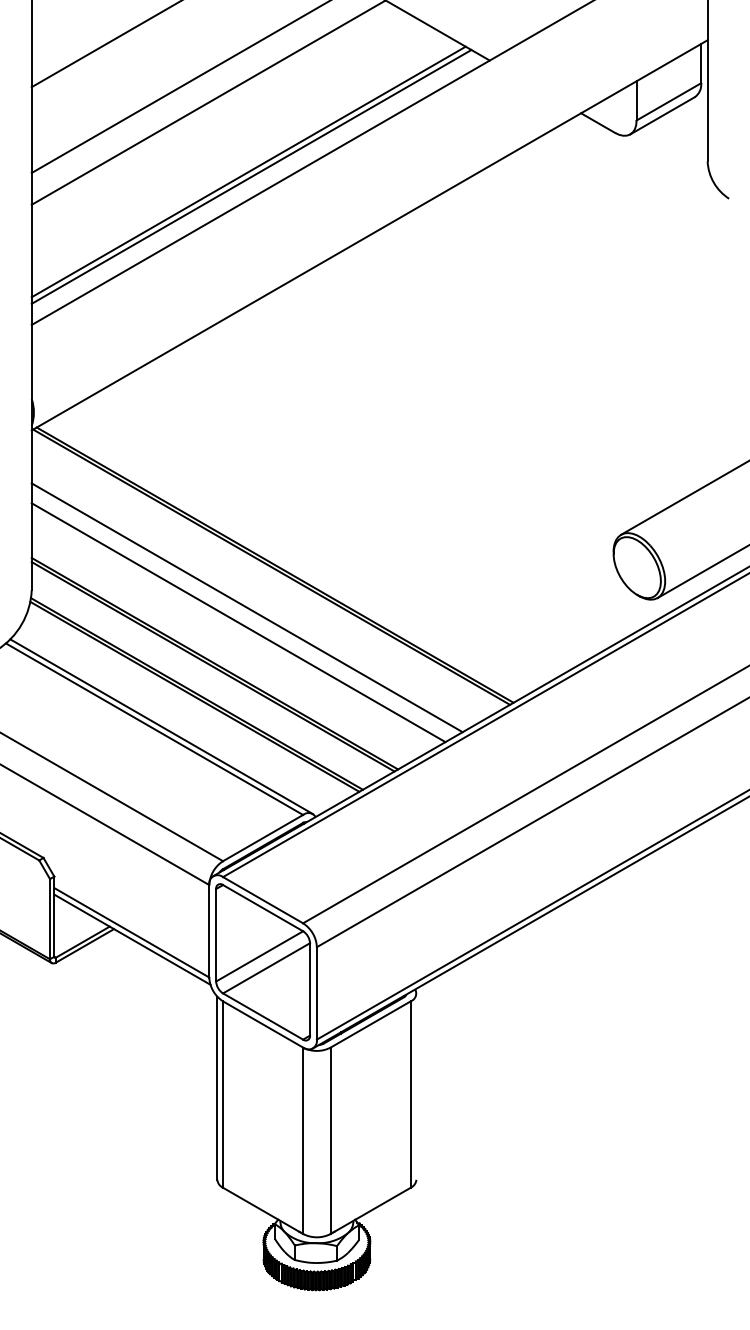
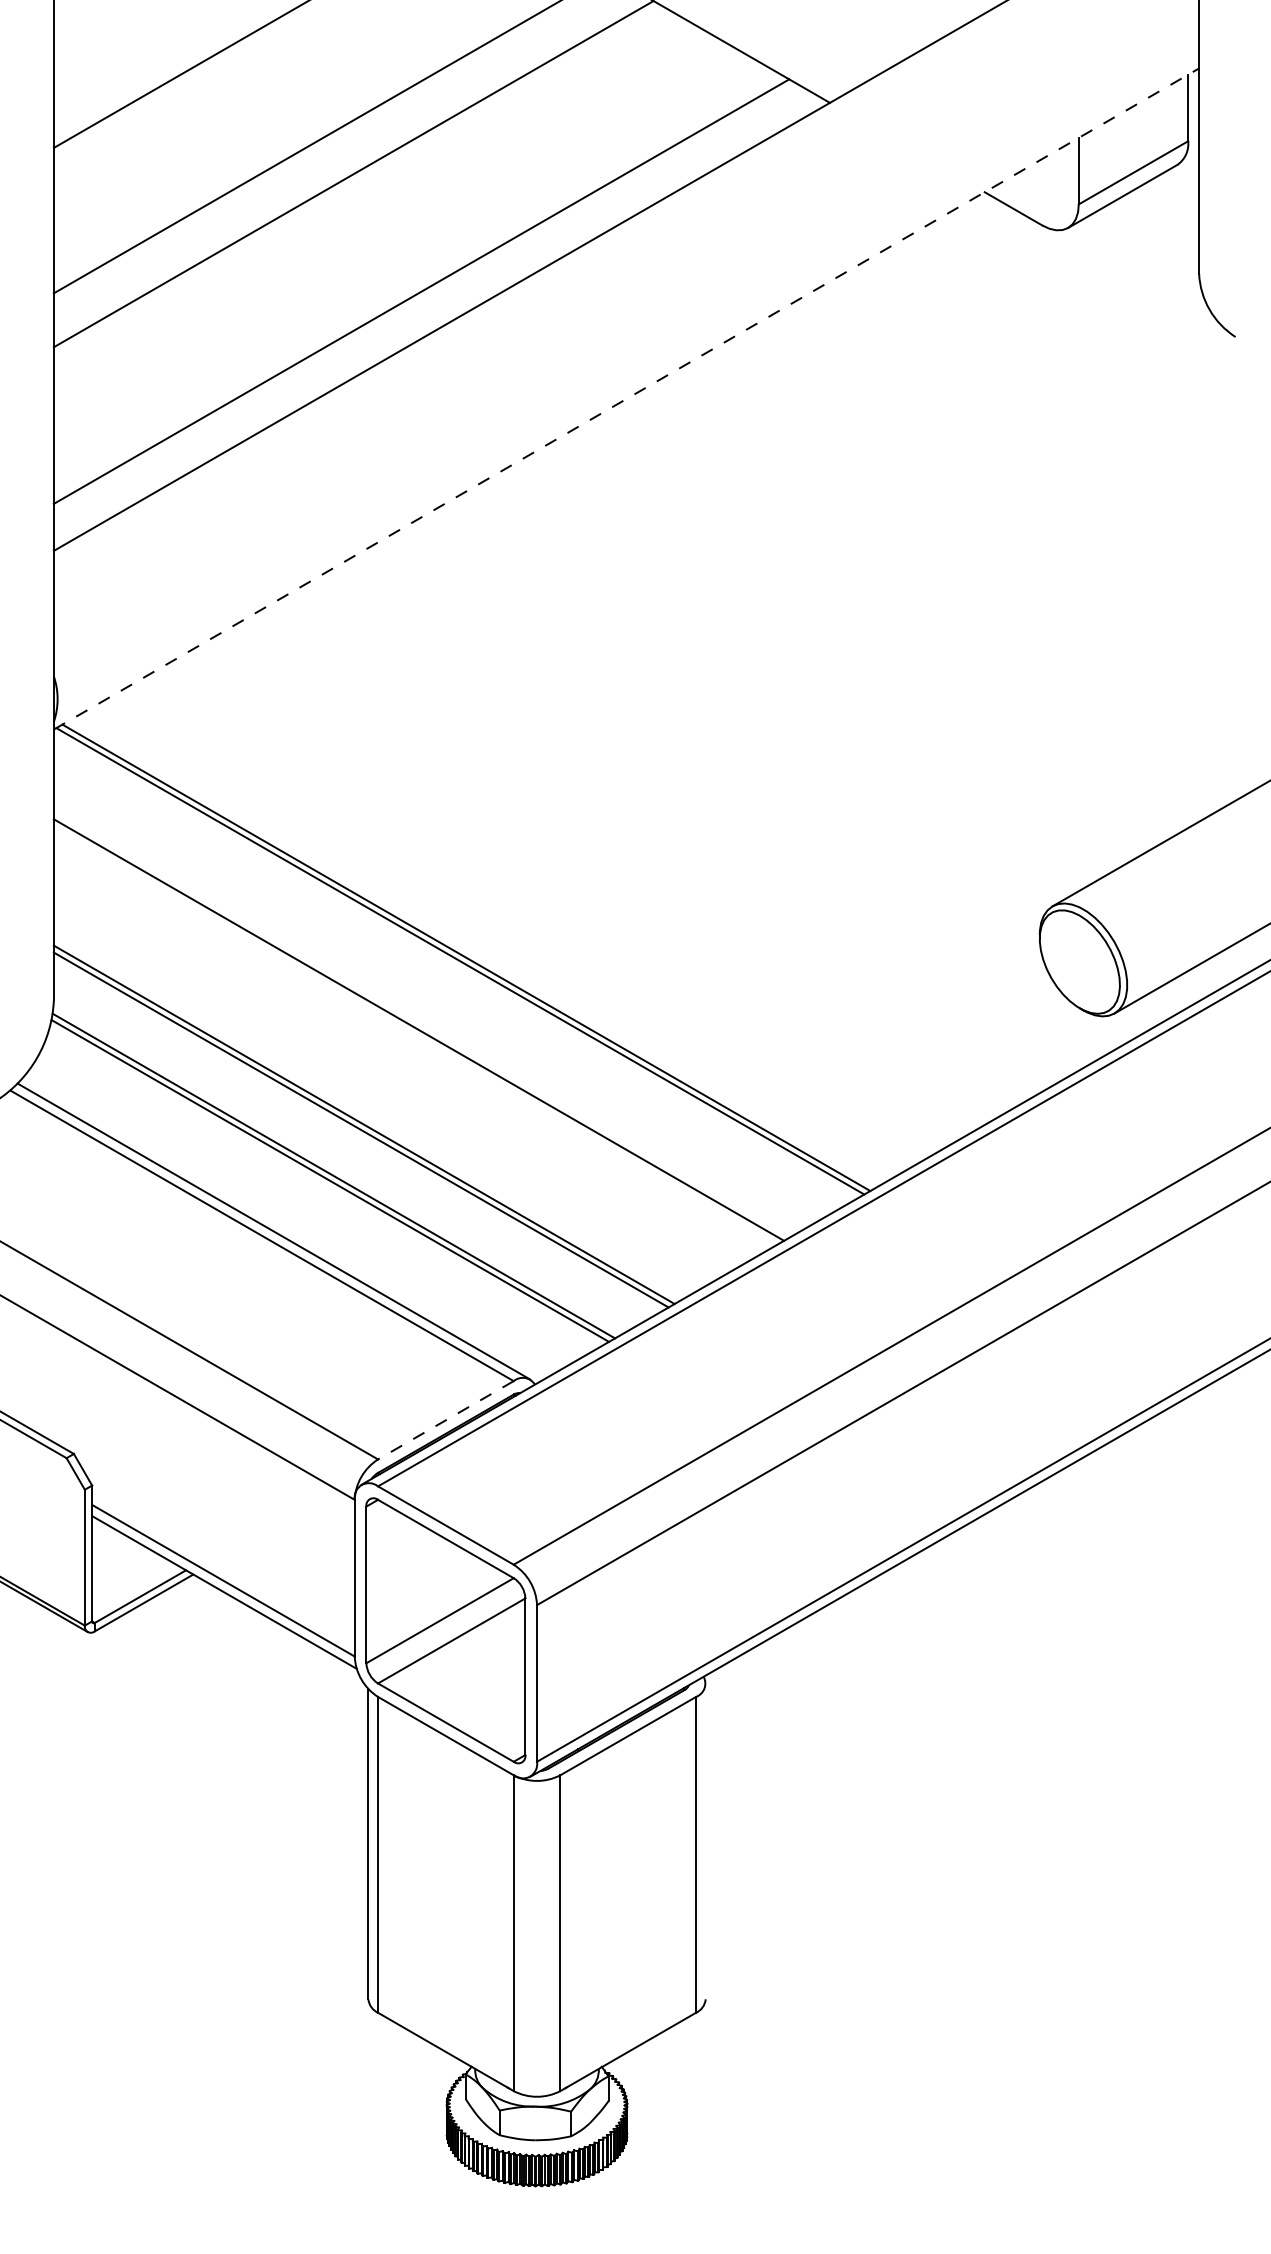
line: (251, 176) -> (426, 299), removed
line: (370, 235) -> (627, 399), solid -> dashed
line: (238, 622) -> (404, 1054), removed
line: (262, 838) -> (444, 1420), solid -> dashed

